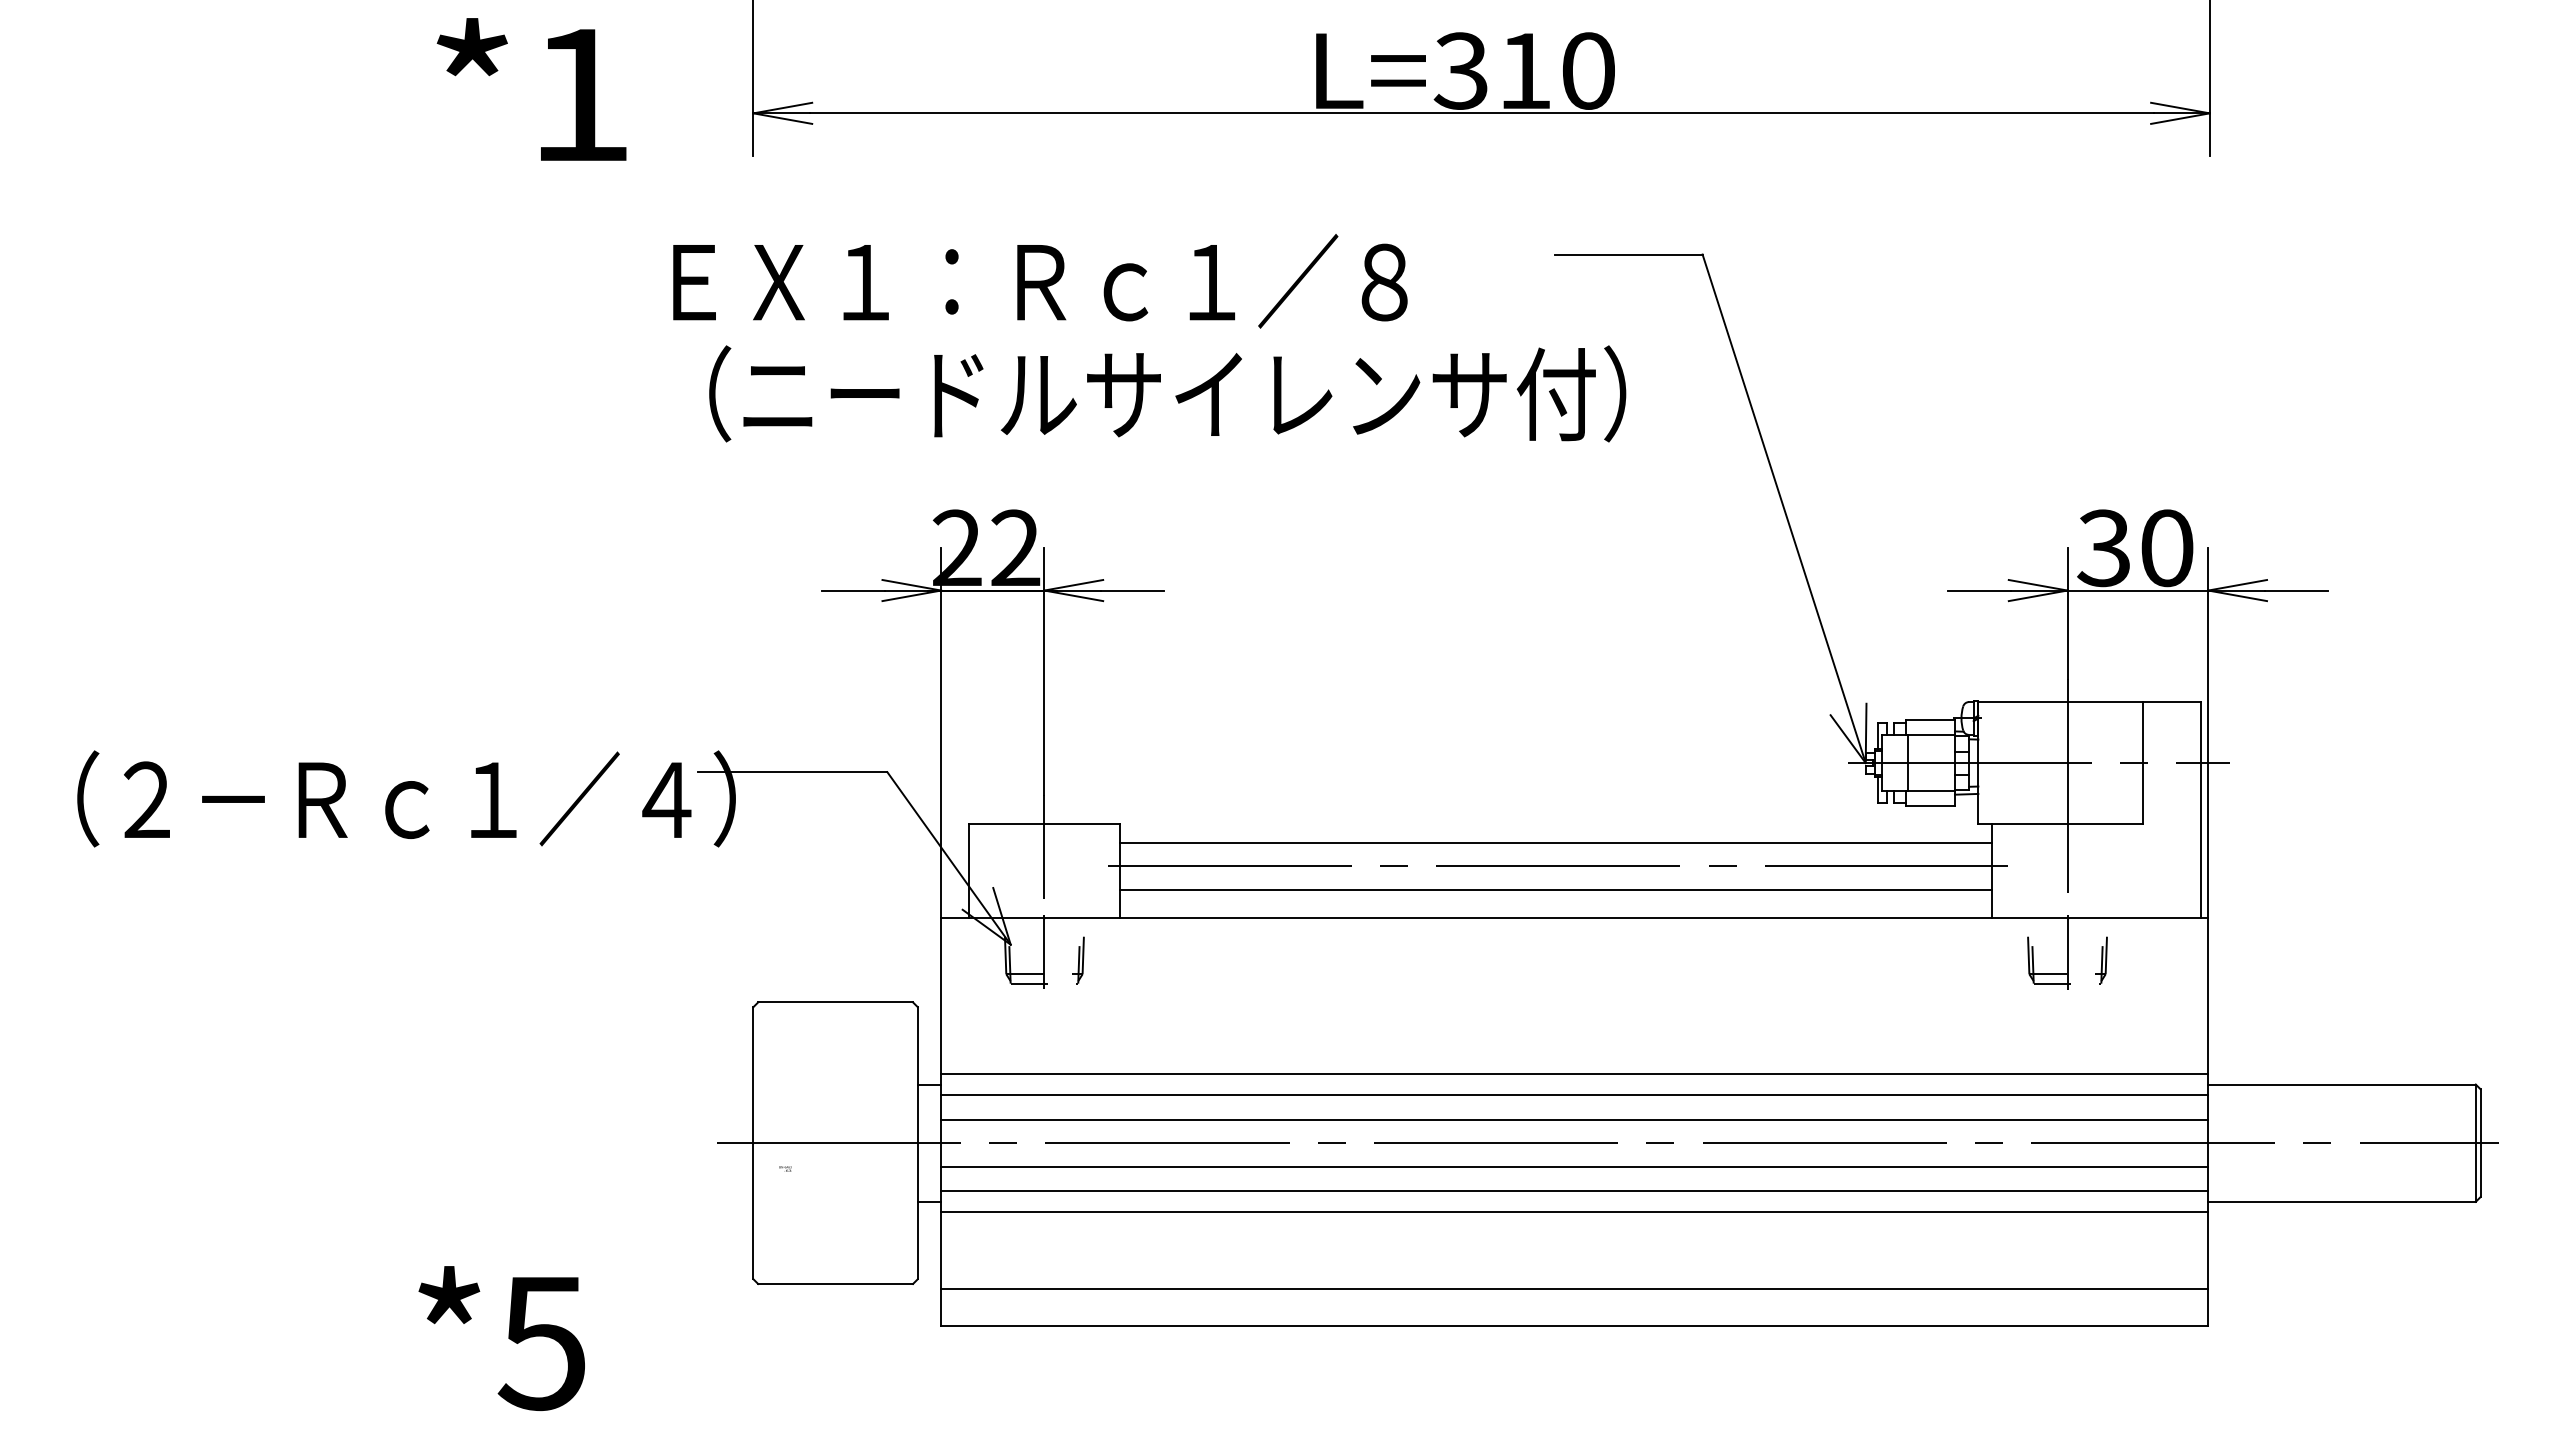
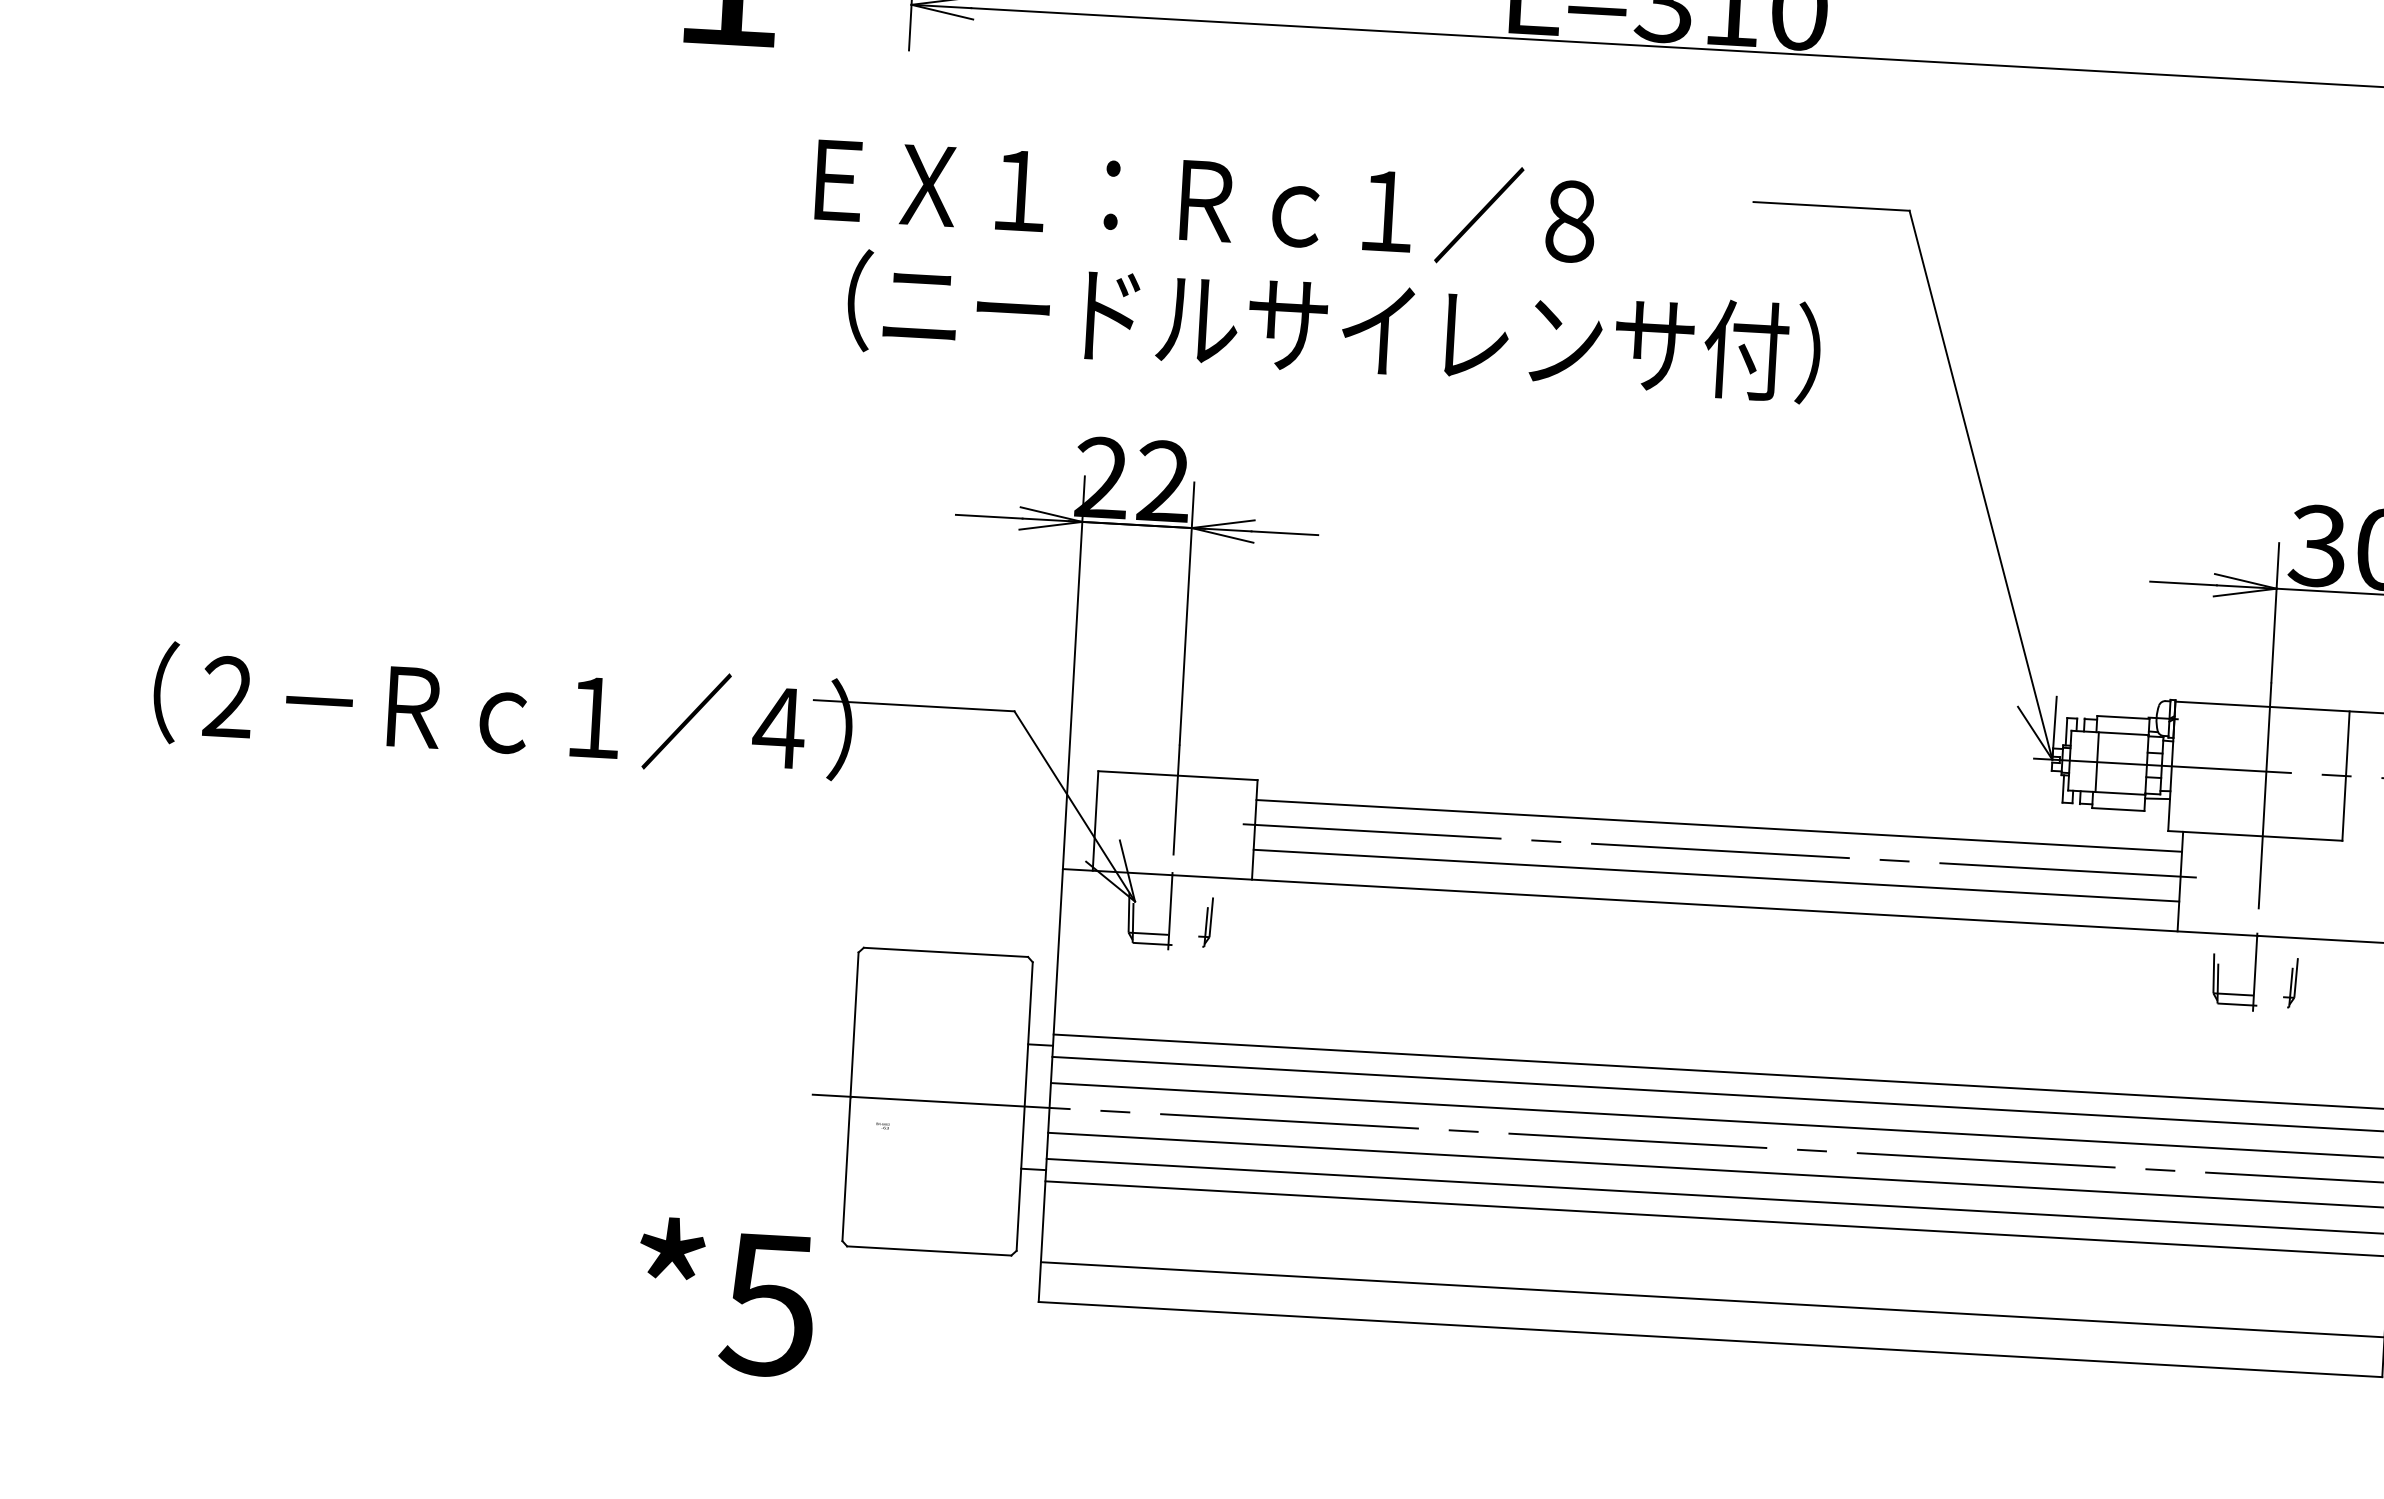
text: (501, 1338) -> (725, 1297), moved

